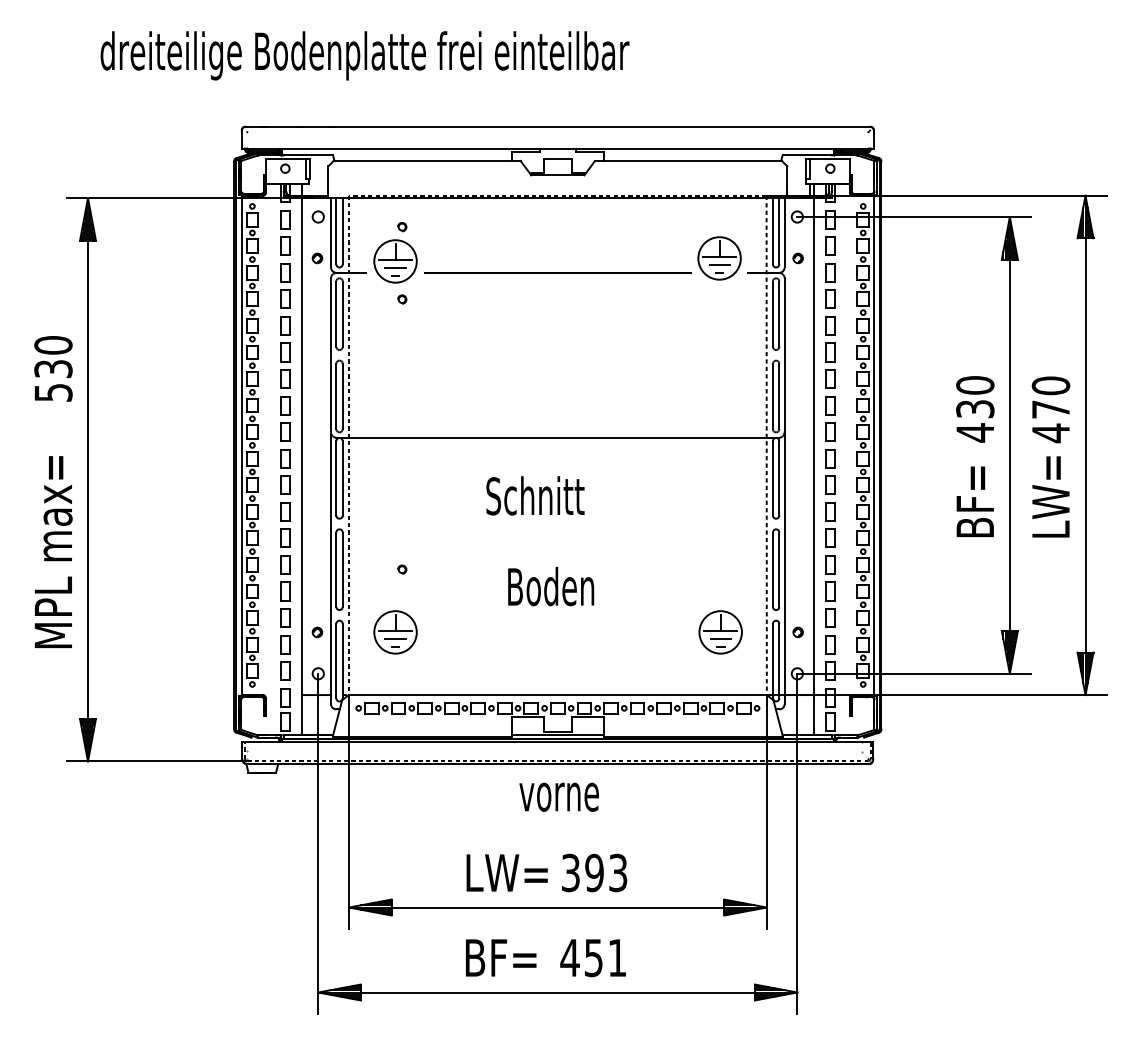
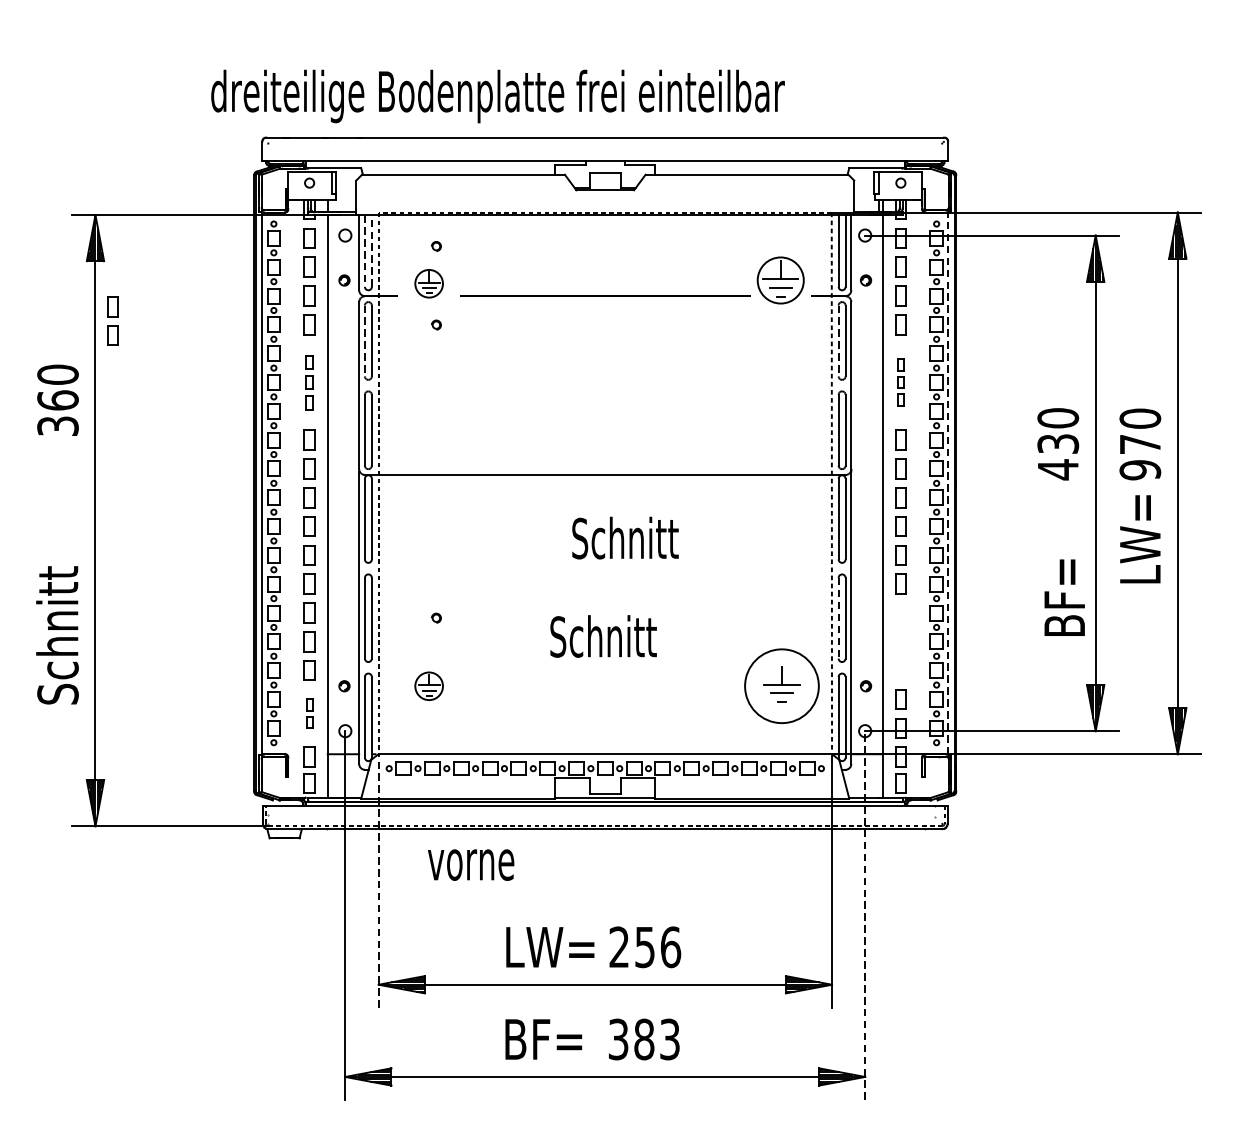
text: (364, 55) -> (497, 96), moved
line: (342, 230) -> (371, 250), solid -> dashed
line: (336, 231) -> (365, 251), solid -> dashed
part: (395, 261) -> (429, 283), size x0.6
part: (104, 295) -> (113, 320), added
line: (336, 314) -> (365, 341), solid -> dashed
line: (772, 314) -> (838, 341), solid -> dashed
part: (285, 352) -> (309, 382), size x0.7
part: (830, 352) -> (901, 382), size x0.6
text: (53, 380) -> (58, 412), 530 -> 360
text: (1050, 433) -> (1139, 470), 470 -> 970
line: (873, 445) -> (947, 483), solid -> dashed
text: (535, 495) -> (625, 537), moved
text: (974, 501) -> (1063, 597), moved
text: (52, 552) -> (56, 599), MPL max= -> Schnitt
line: (772, 570) -> (838, 619), solid -> dashed
text: (556, 586) -> (603, 636), Boden -> Schnitt
part: (830, 591) -> (901, 641), removed
part: (395, 632) -> (429, 686), size x0.6
circle: (720, 632) -> (781, 686), size x1.6
part: (285, 657) -> (309, 713), size x0.6
text: (558, 796) -> (470, 864), moved
line: (349, 811) -> (379, 880), solid -> dashed
line: (797, 843) -> (865, 915), solid -> dashed
text: (594, 872) -> (645, 946), 393 -> 256
text: (593, 957) -> (643, 1038), 451 -> 383

